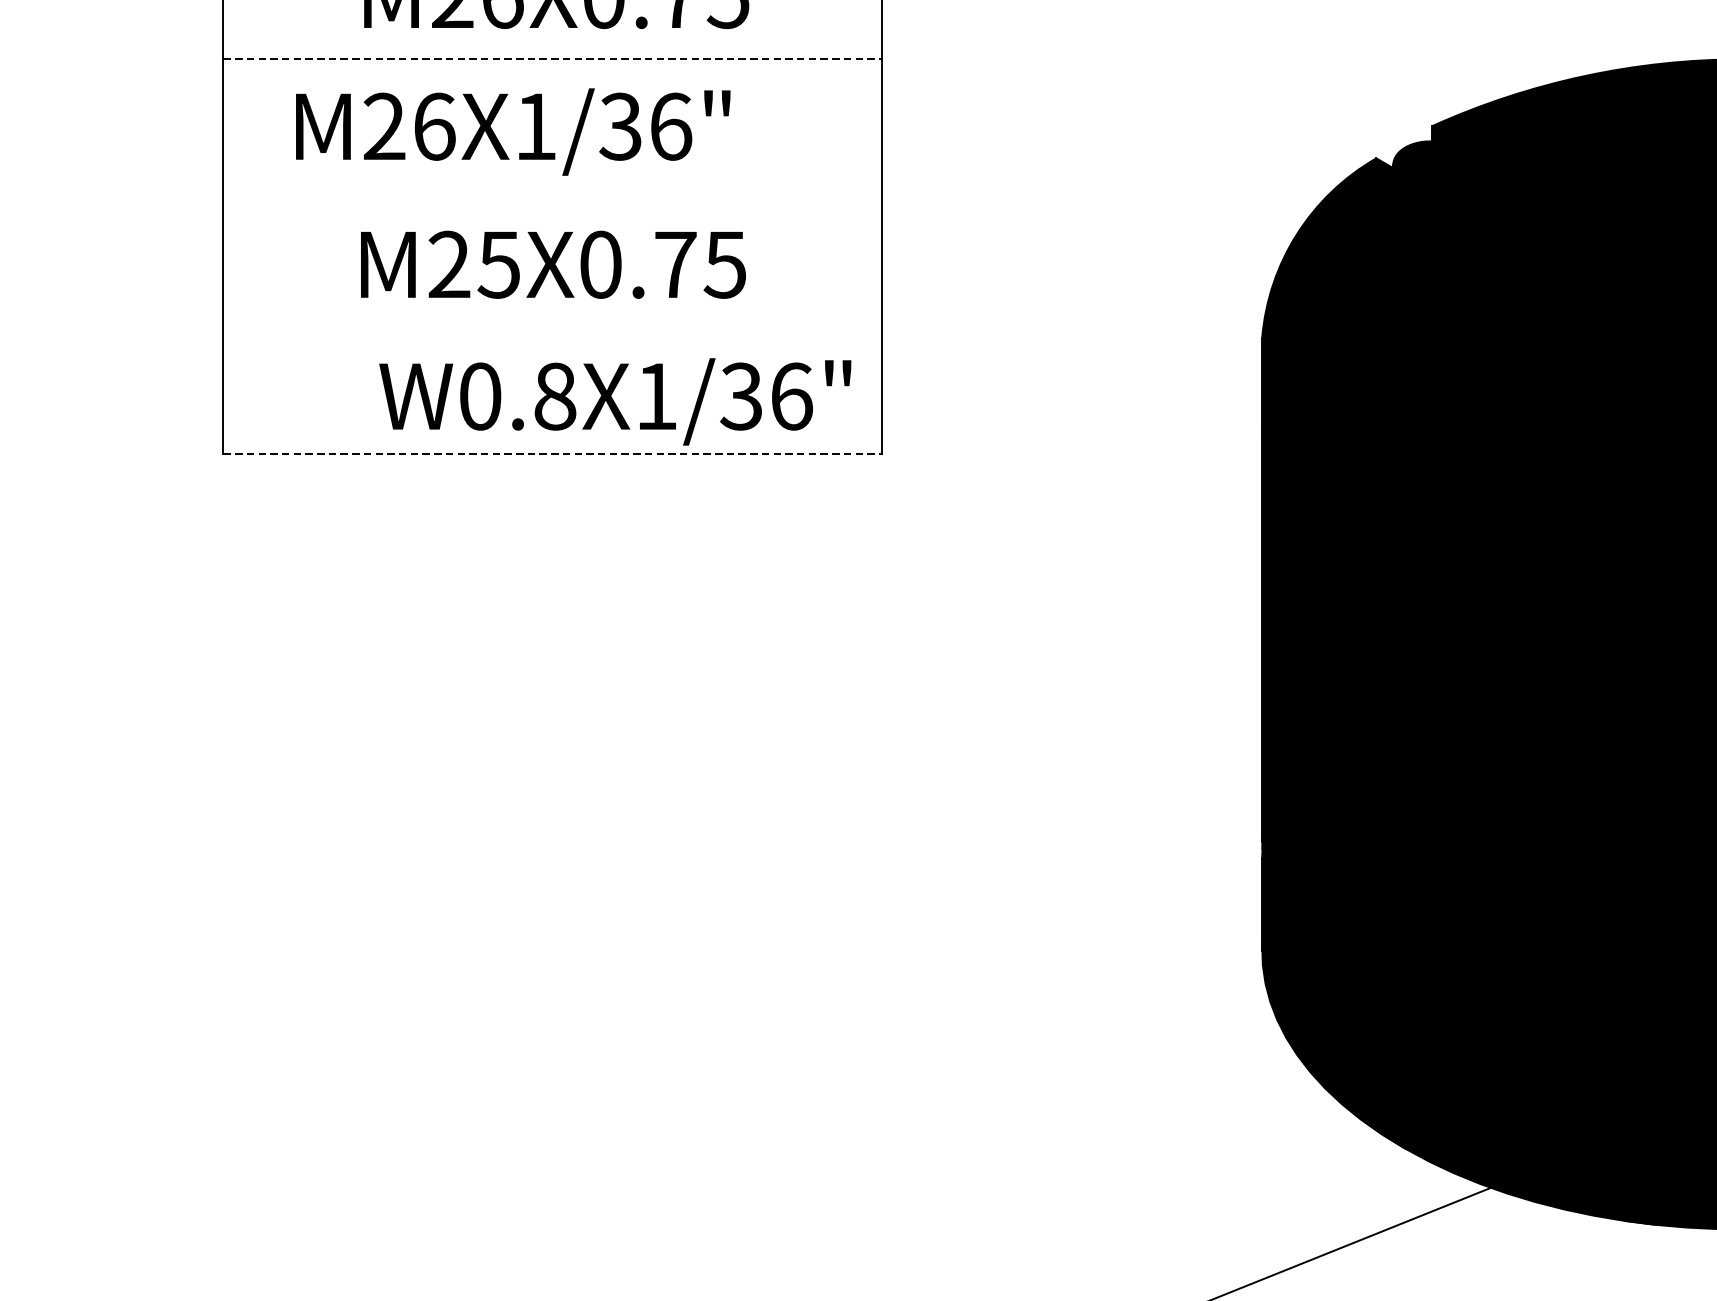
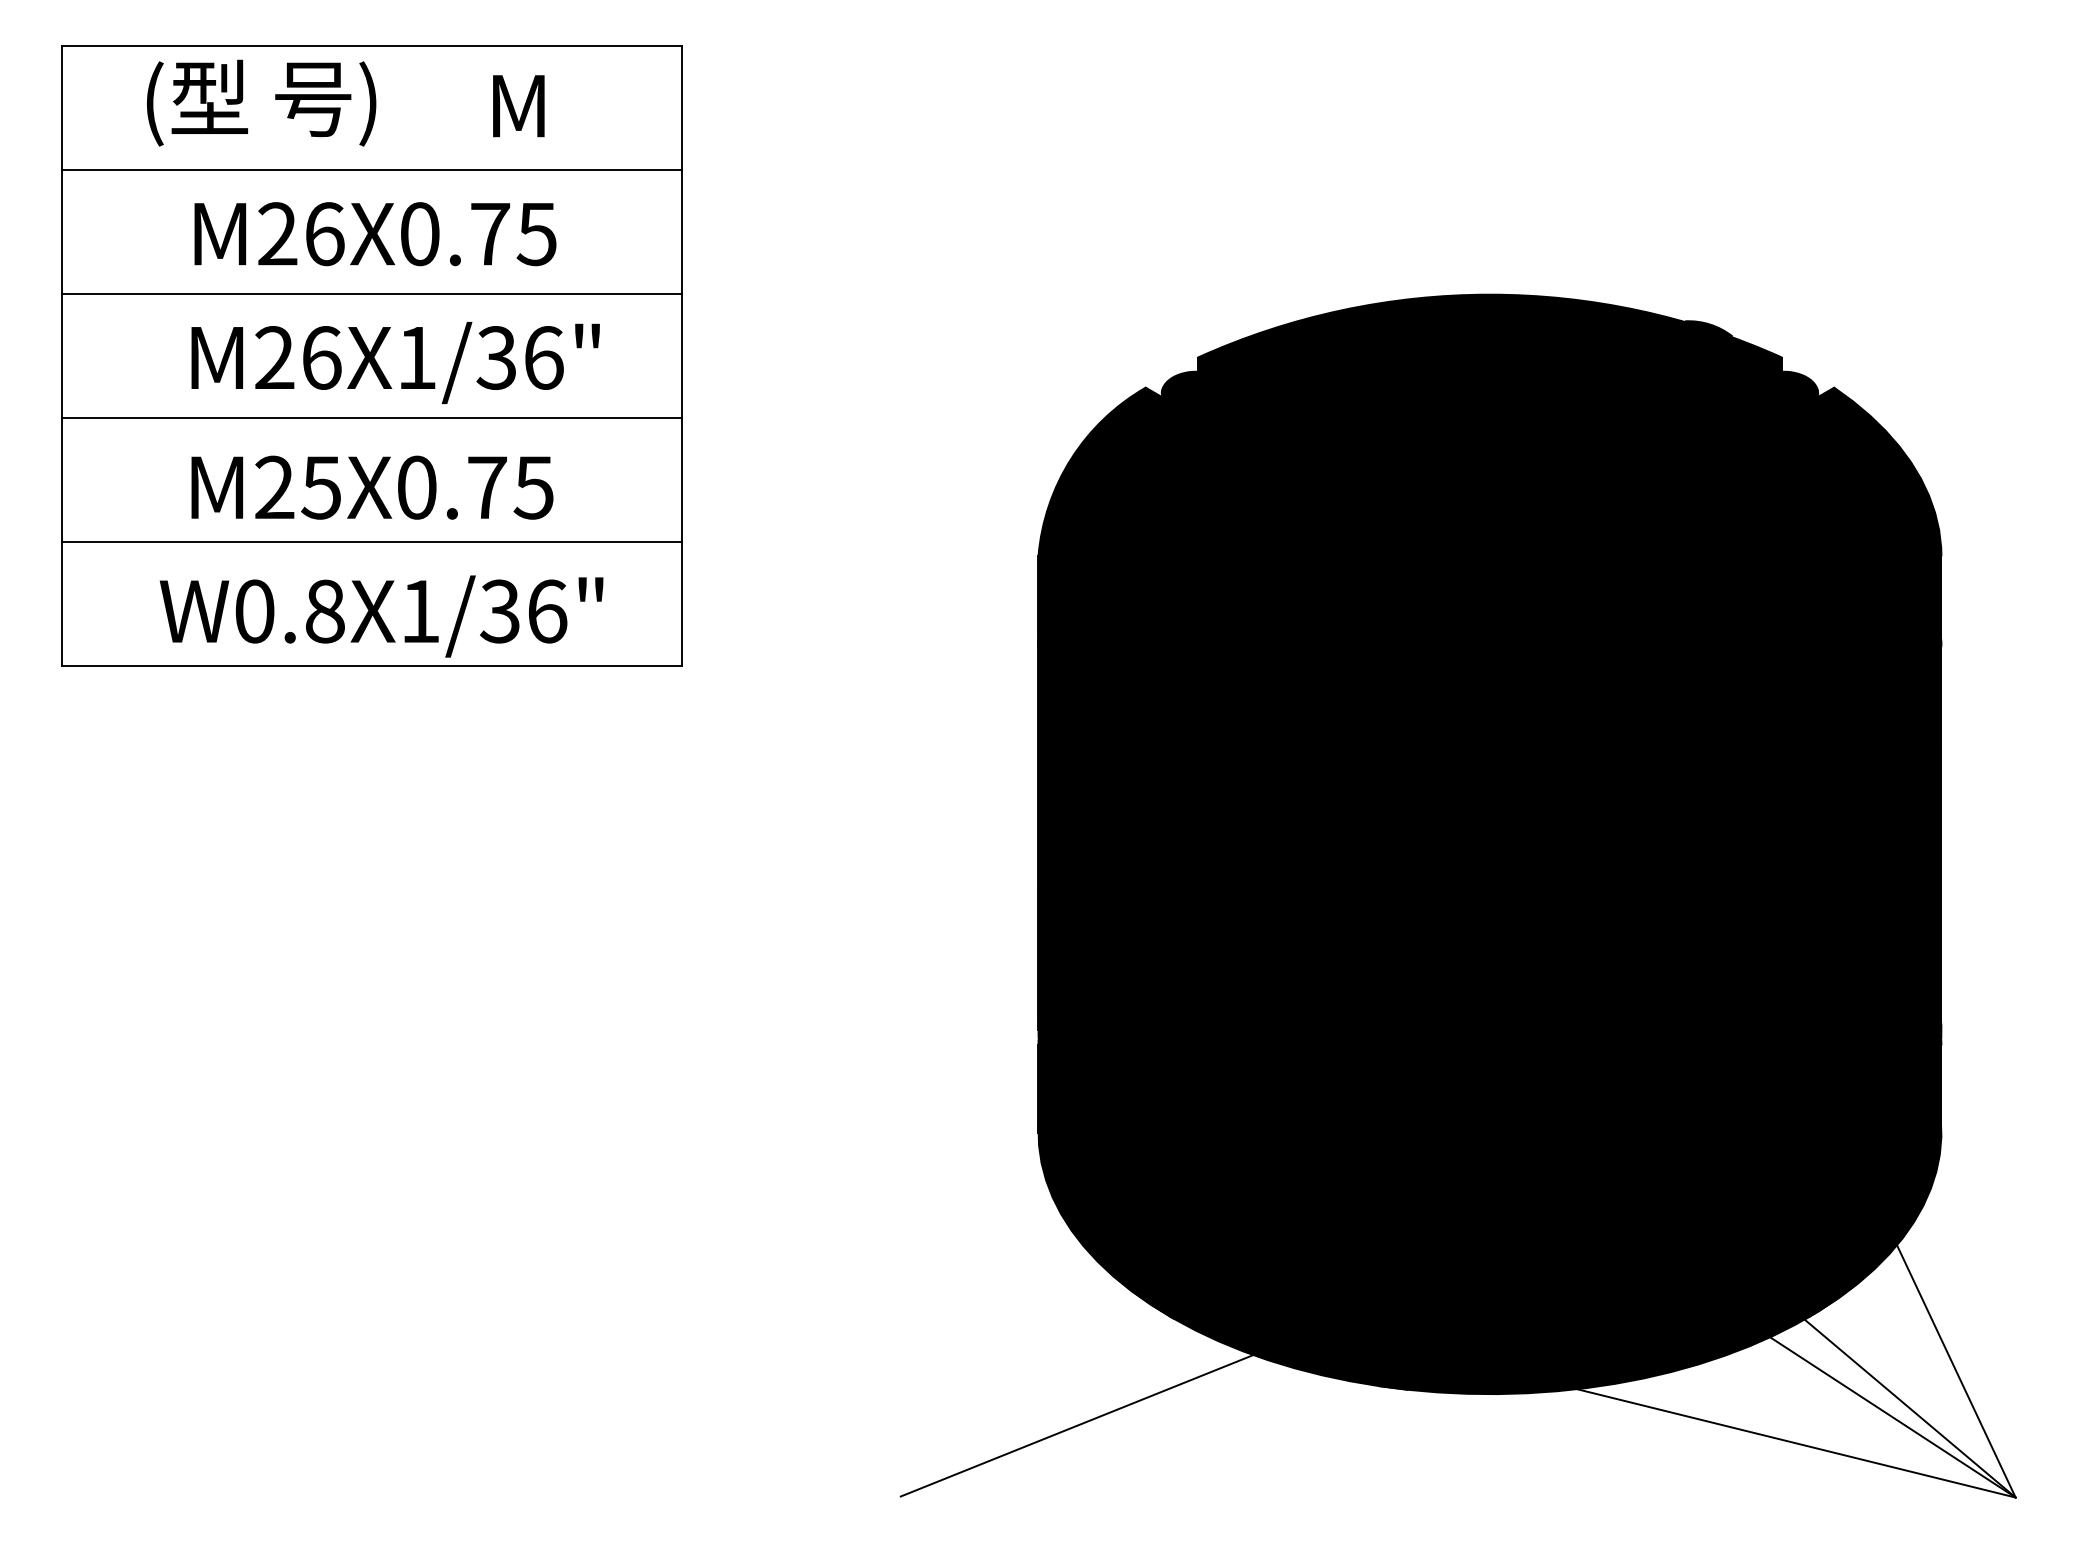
line: (552, 59) -> (371, 294), dashed -> solid
text: (513, 131) -> (395, 362), moved
line: (552, 190) -> (371, 417), added
line: (552, 322) -> (371, 541), added
text: (615, 401) -> (381, 616), moved
line: (552, 454) -> (371, 665), dashed -> solid

